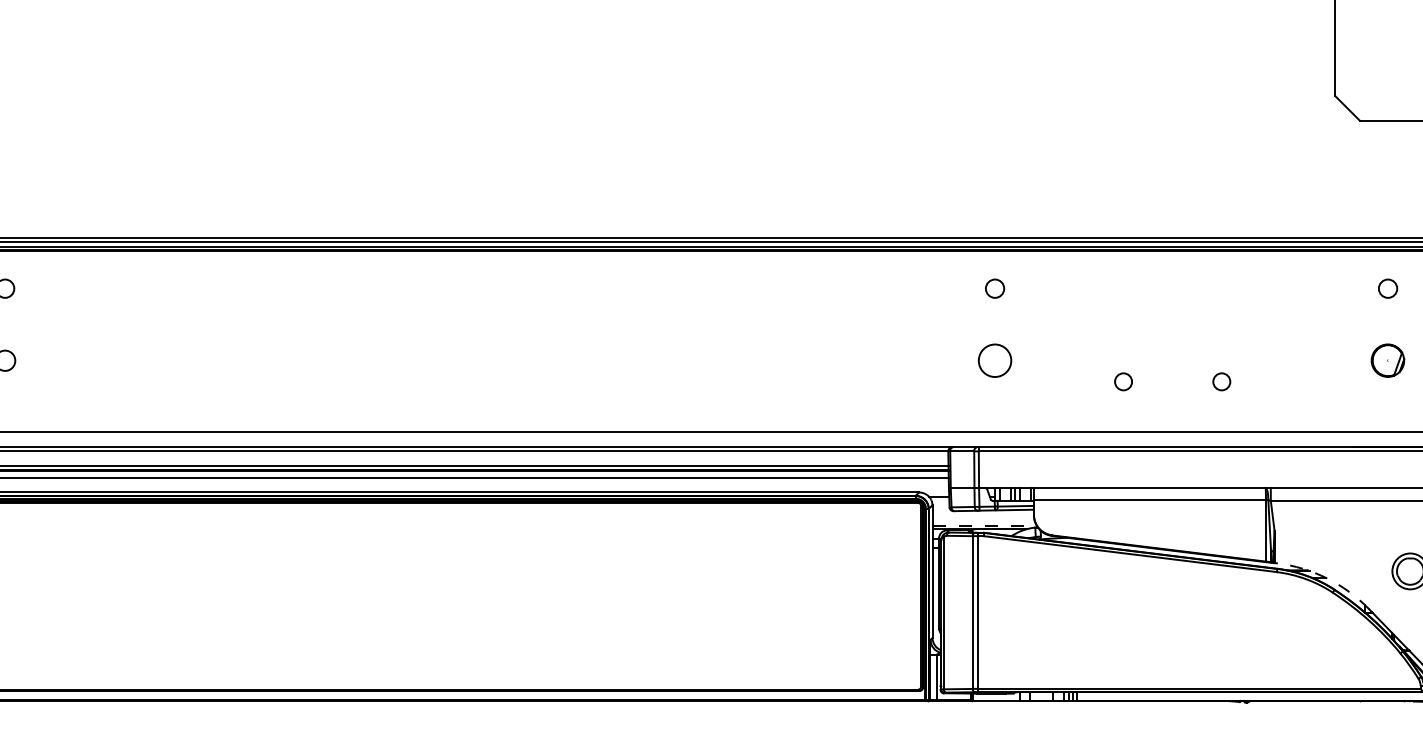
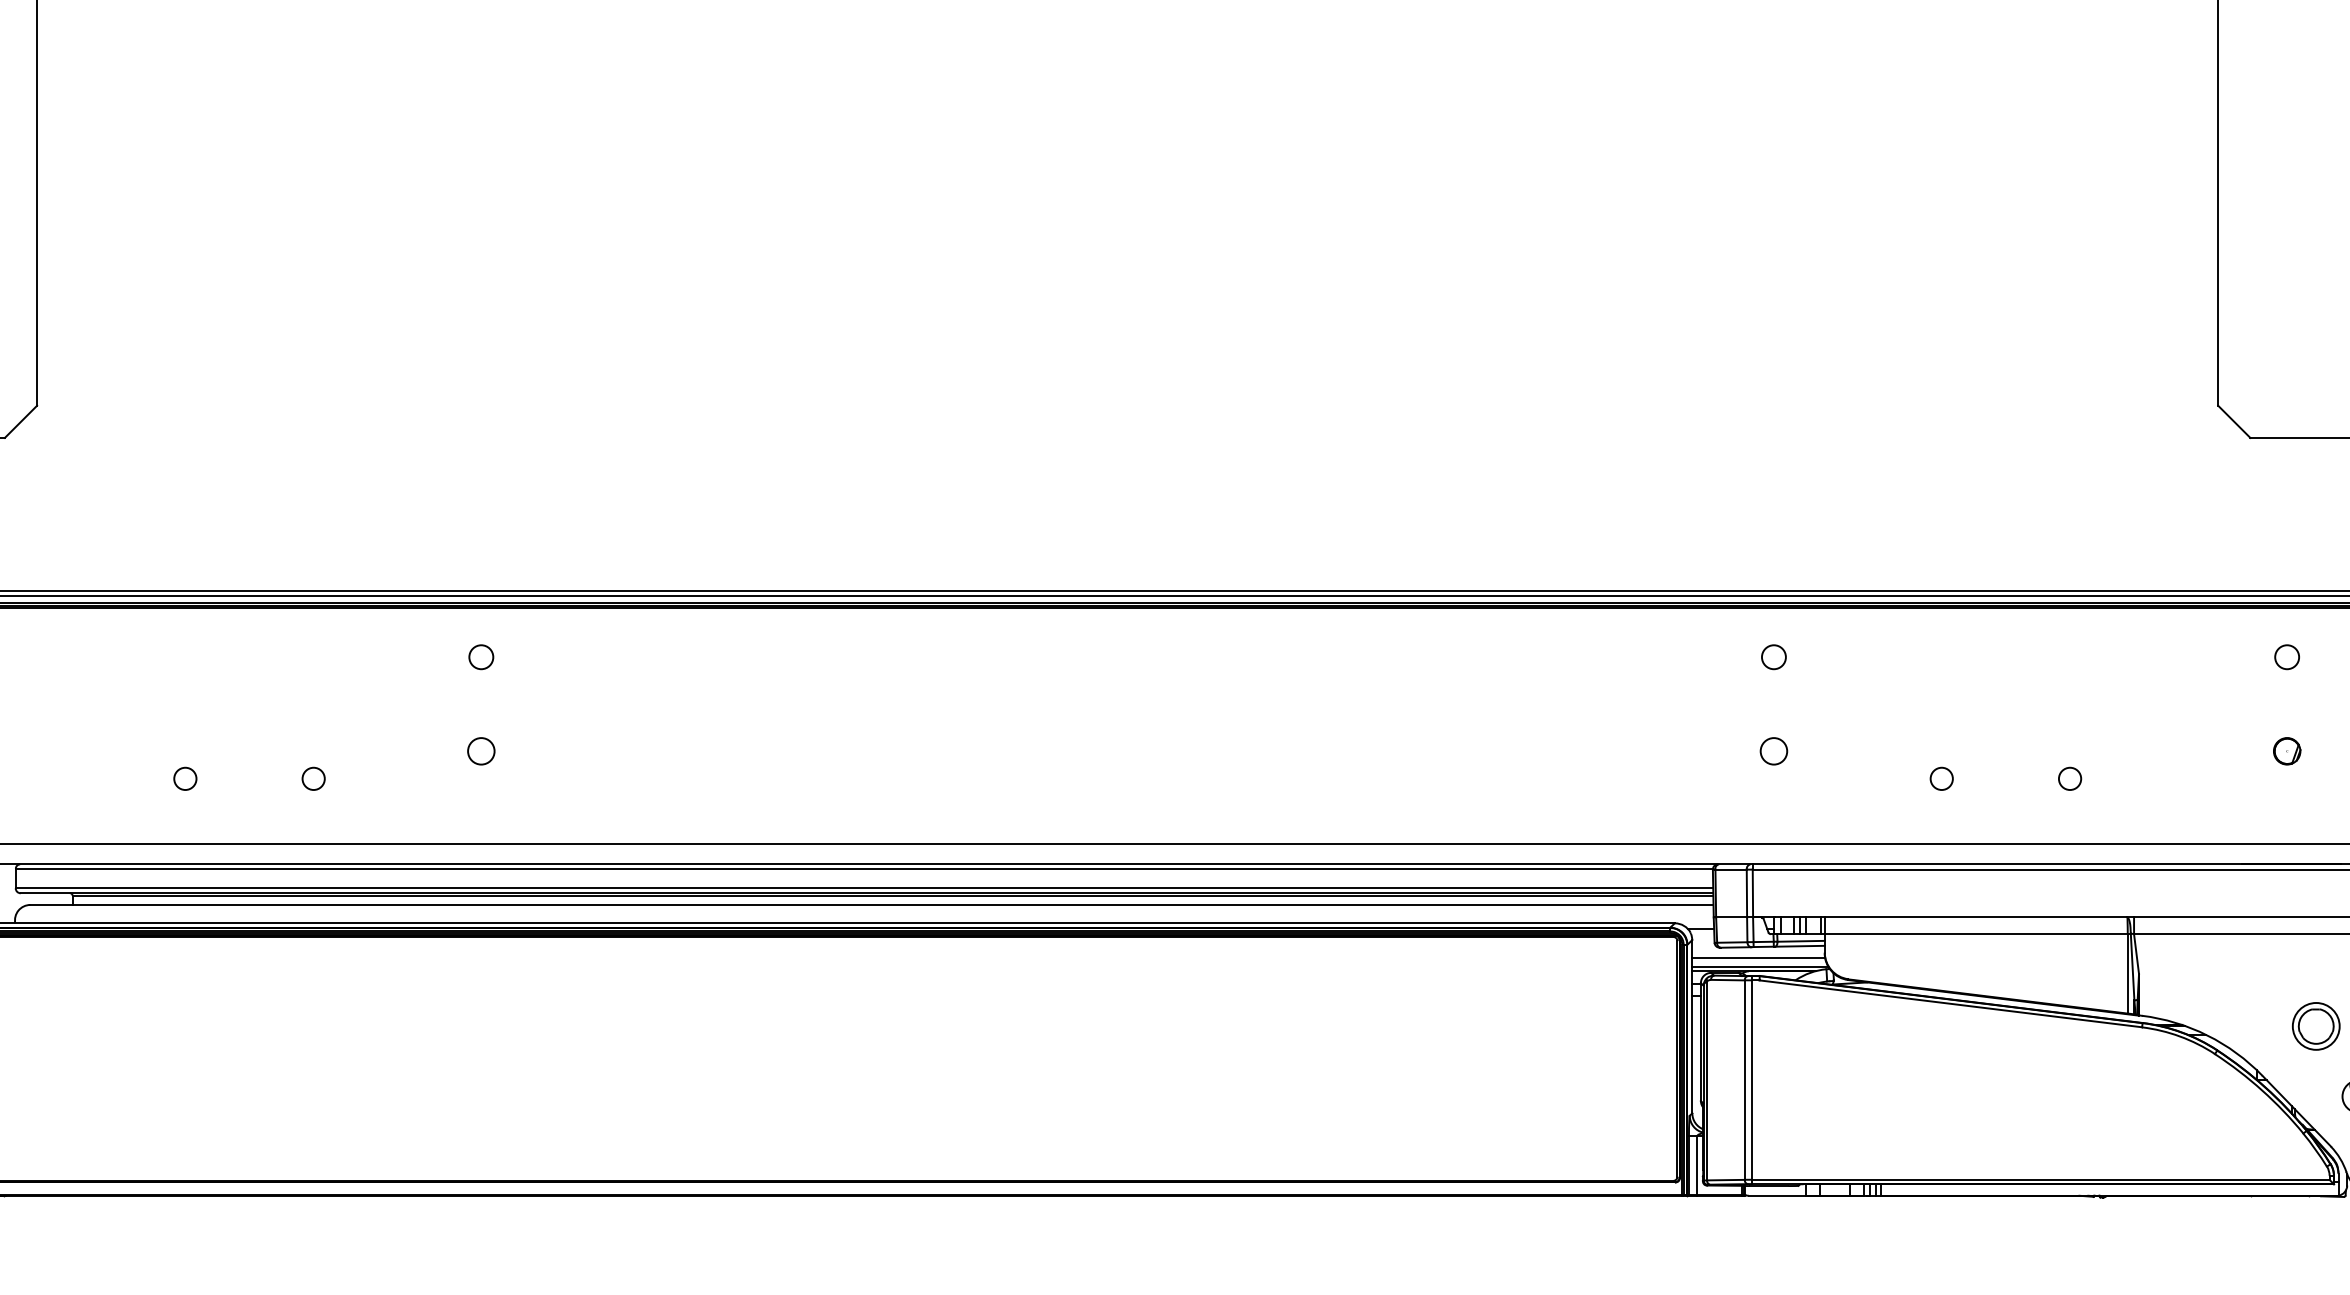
circle: (994, 360) -> (1773, 751), size x0.62
part: (1388, 360) -> (2287, 751), size x0.62
line: (983, 518) -> (1758, 957), added
line: (984, 525) -> (1760, 966), dashed -> solid
arc: (1327, 578) -> (2207, 1035), dashed -> solid

